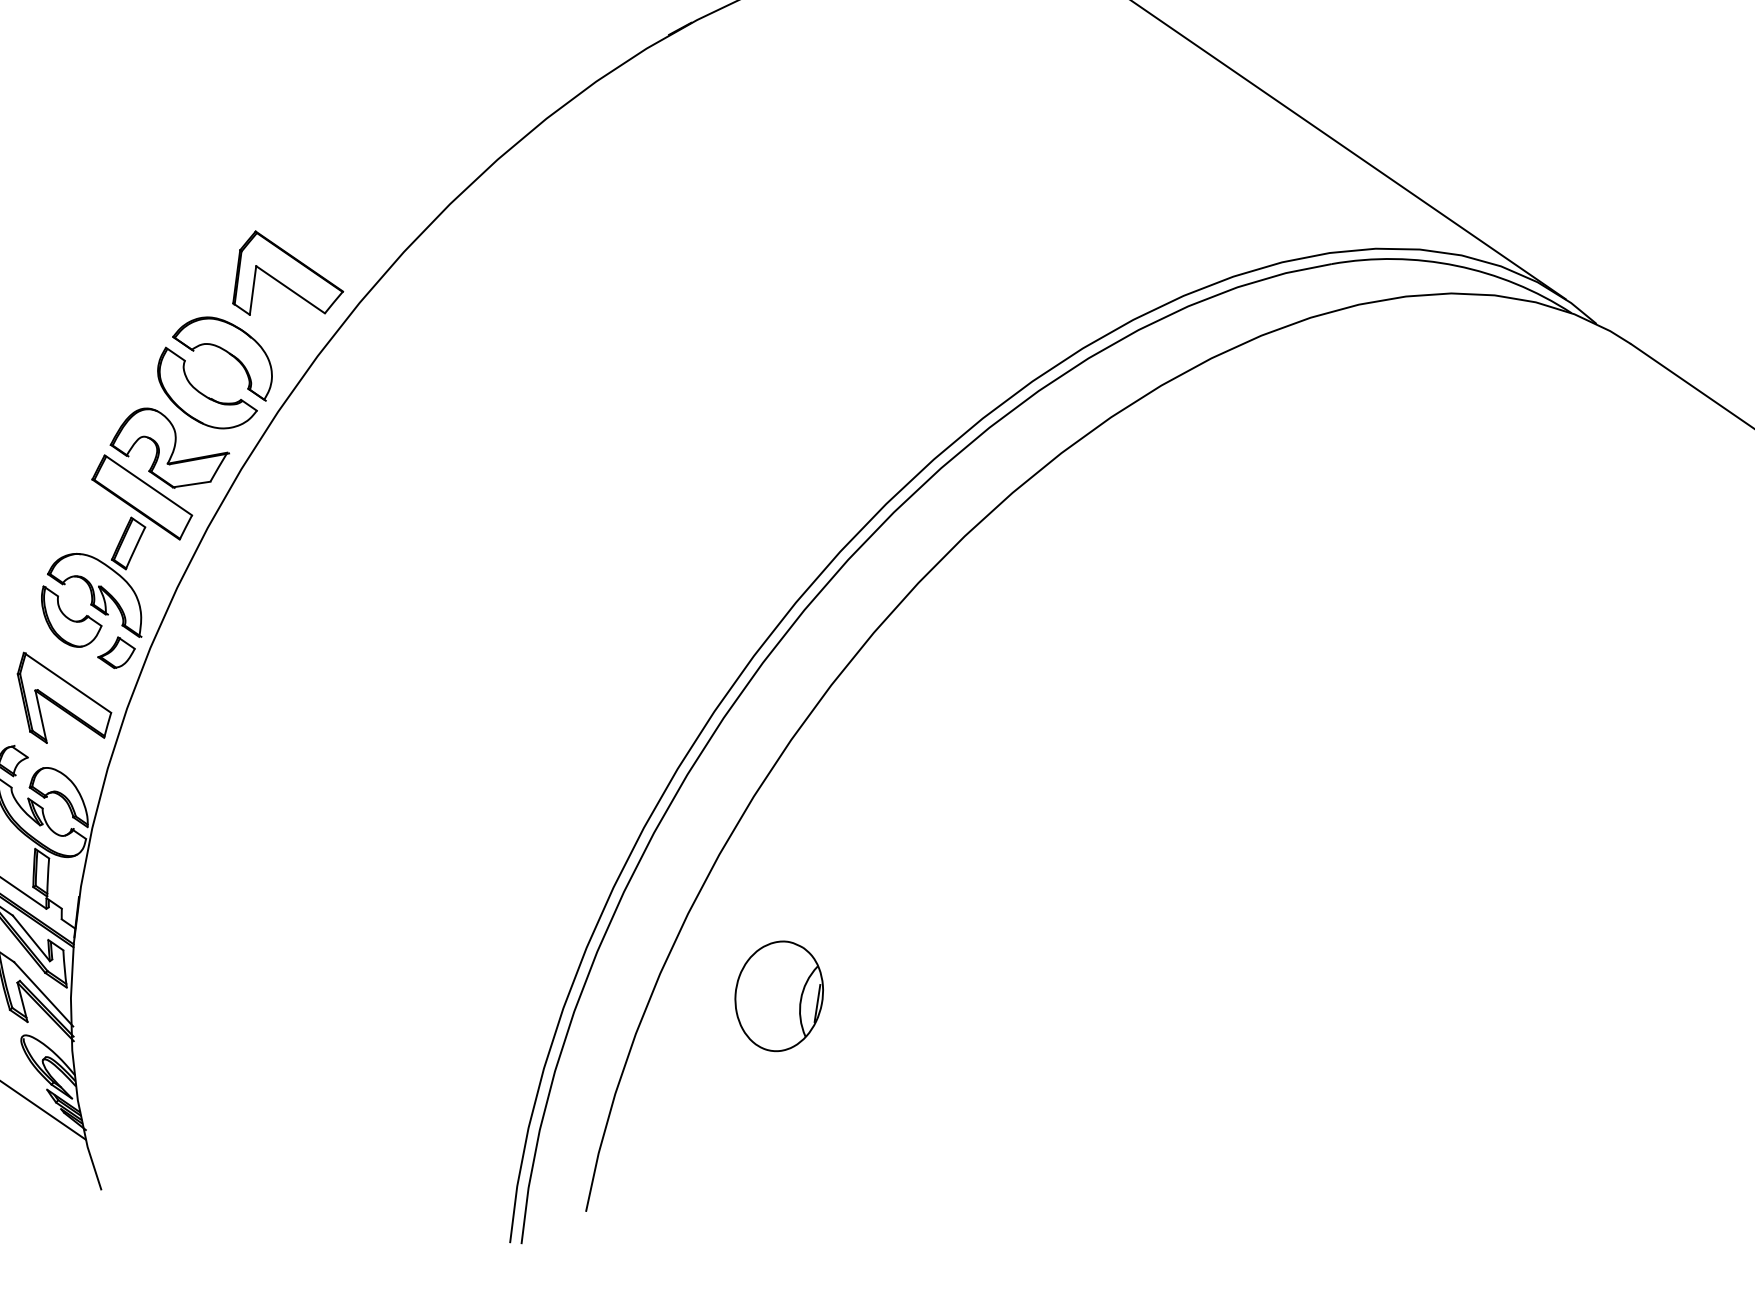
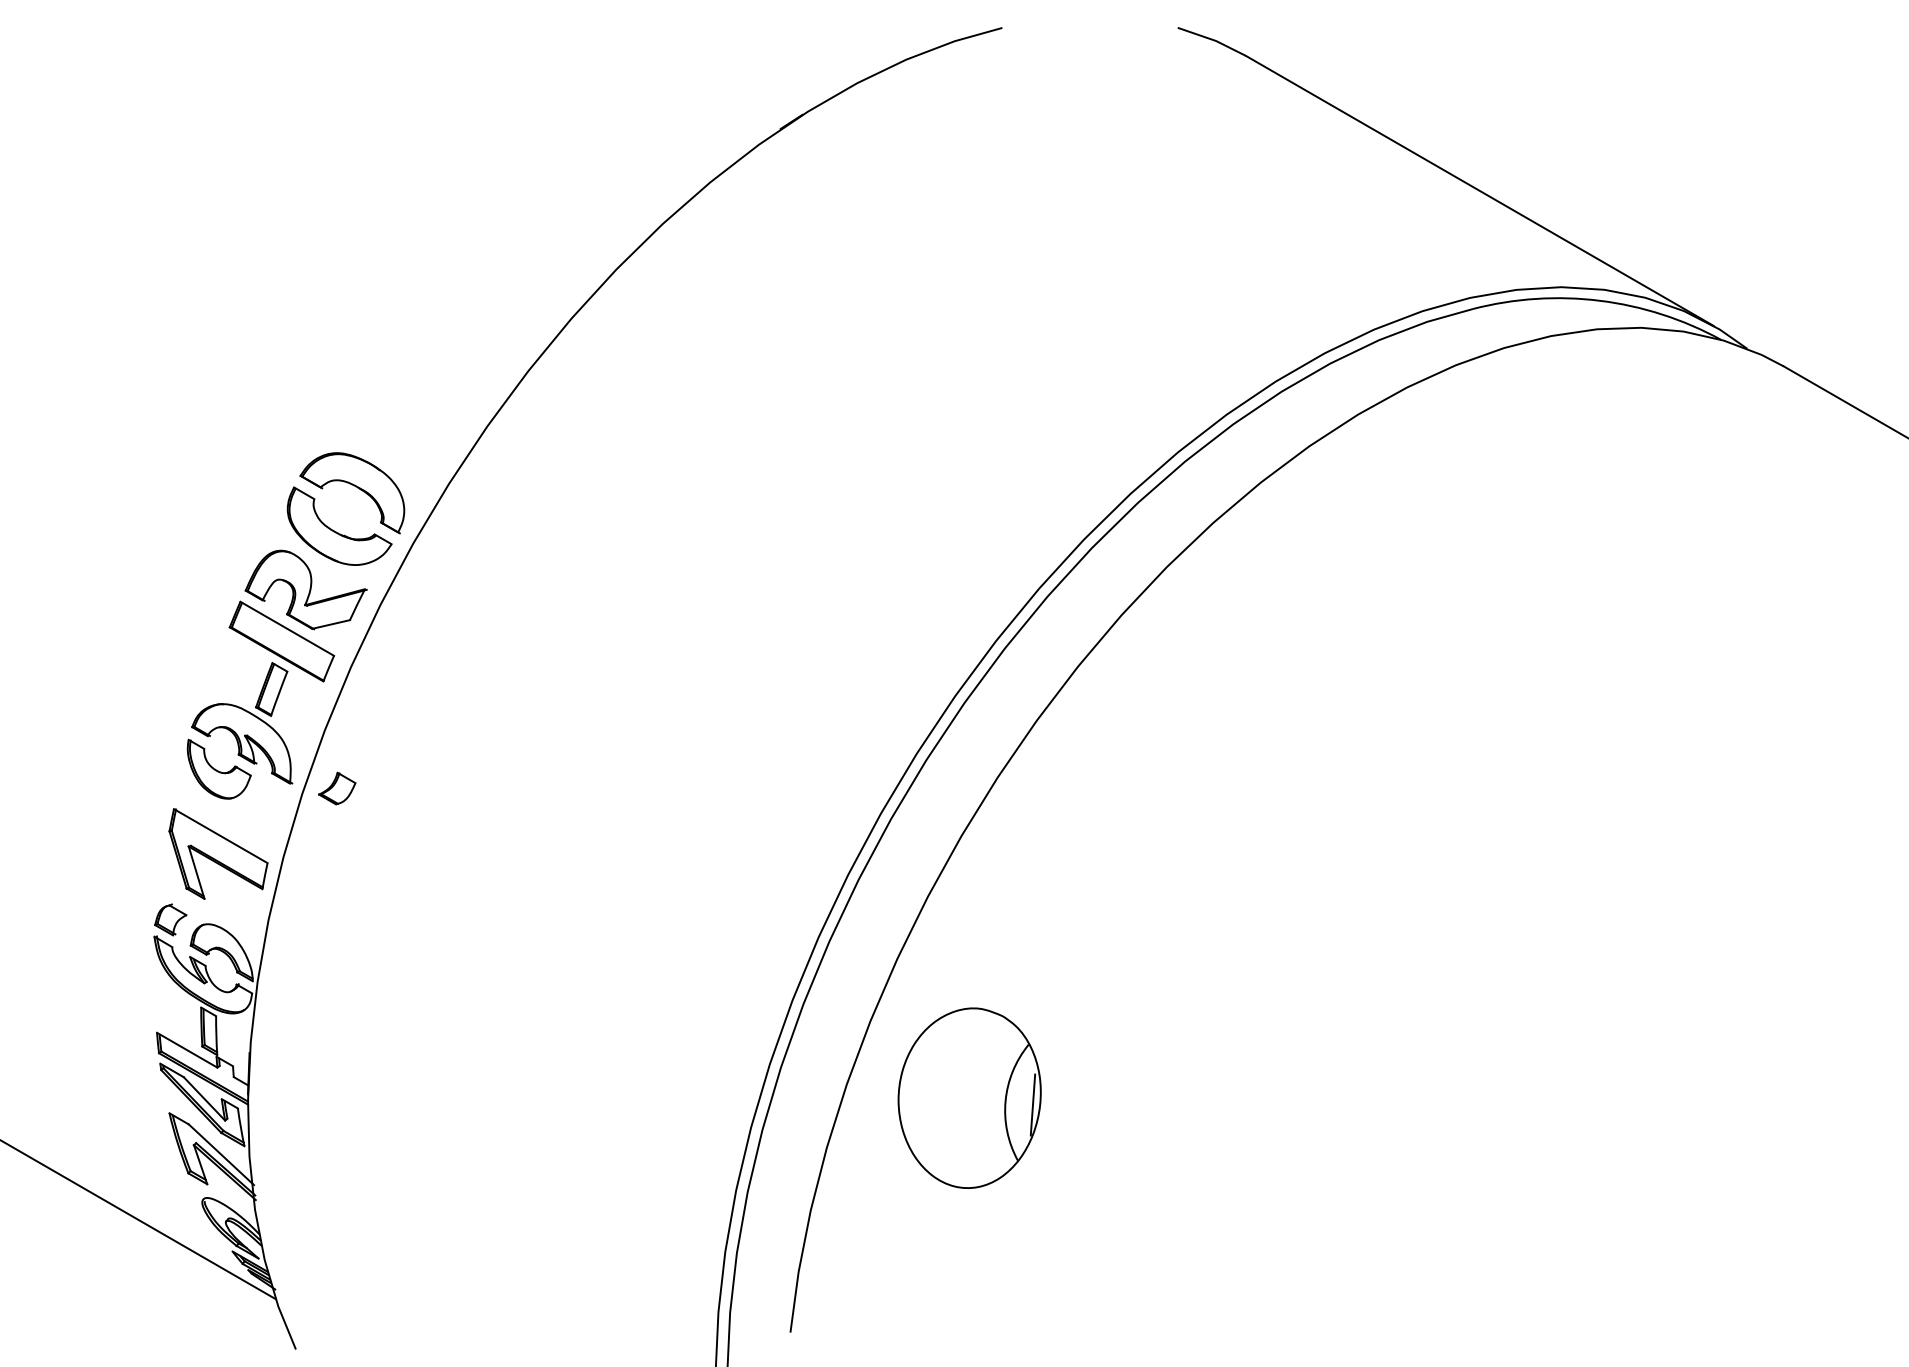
part: (289, 275) -> (413, 404), removed
part: (116, 652) -> (337, 788), moved
part: (779, 995) -> (969, 1097), size x1.6

